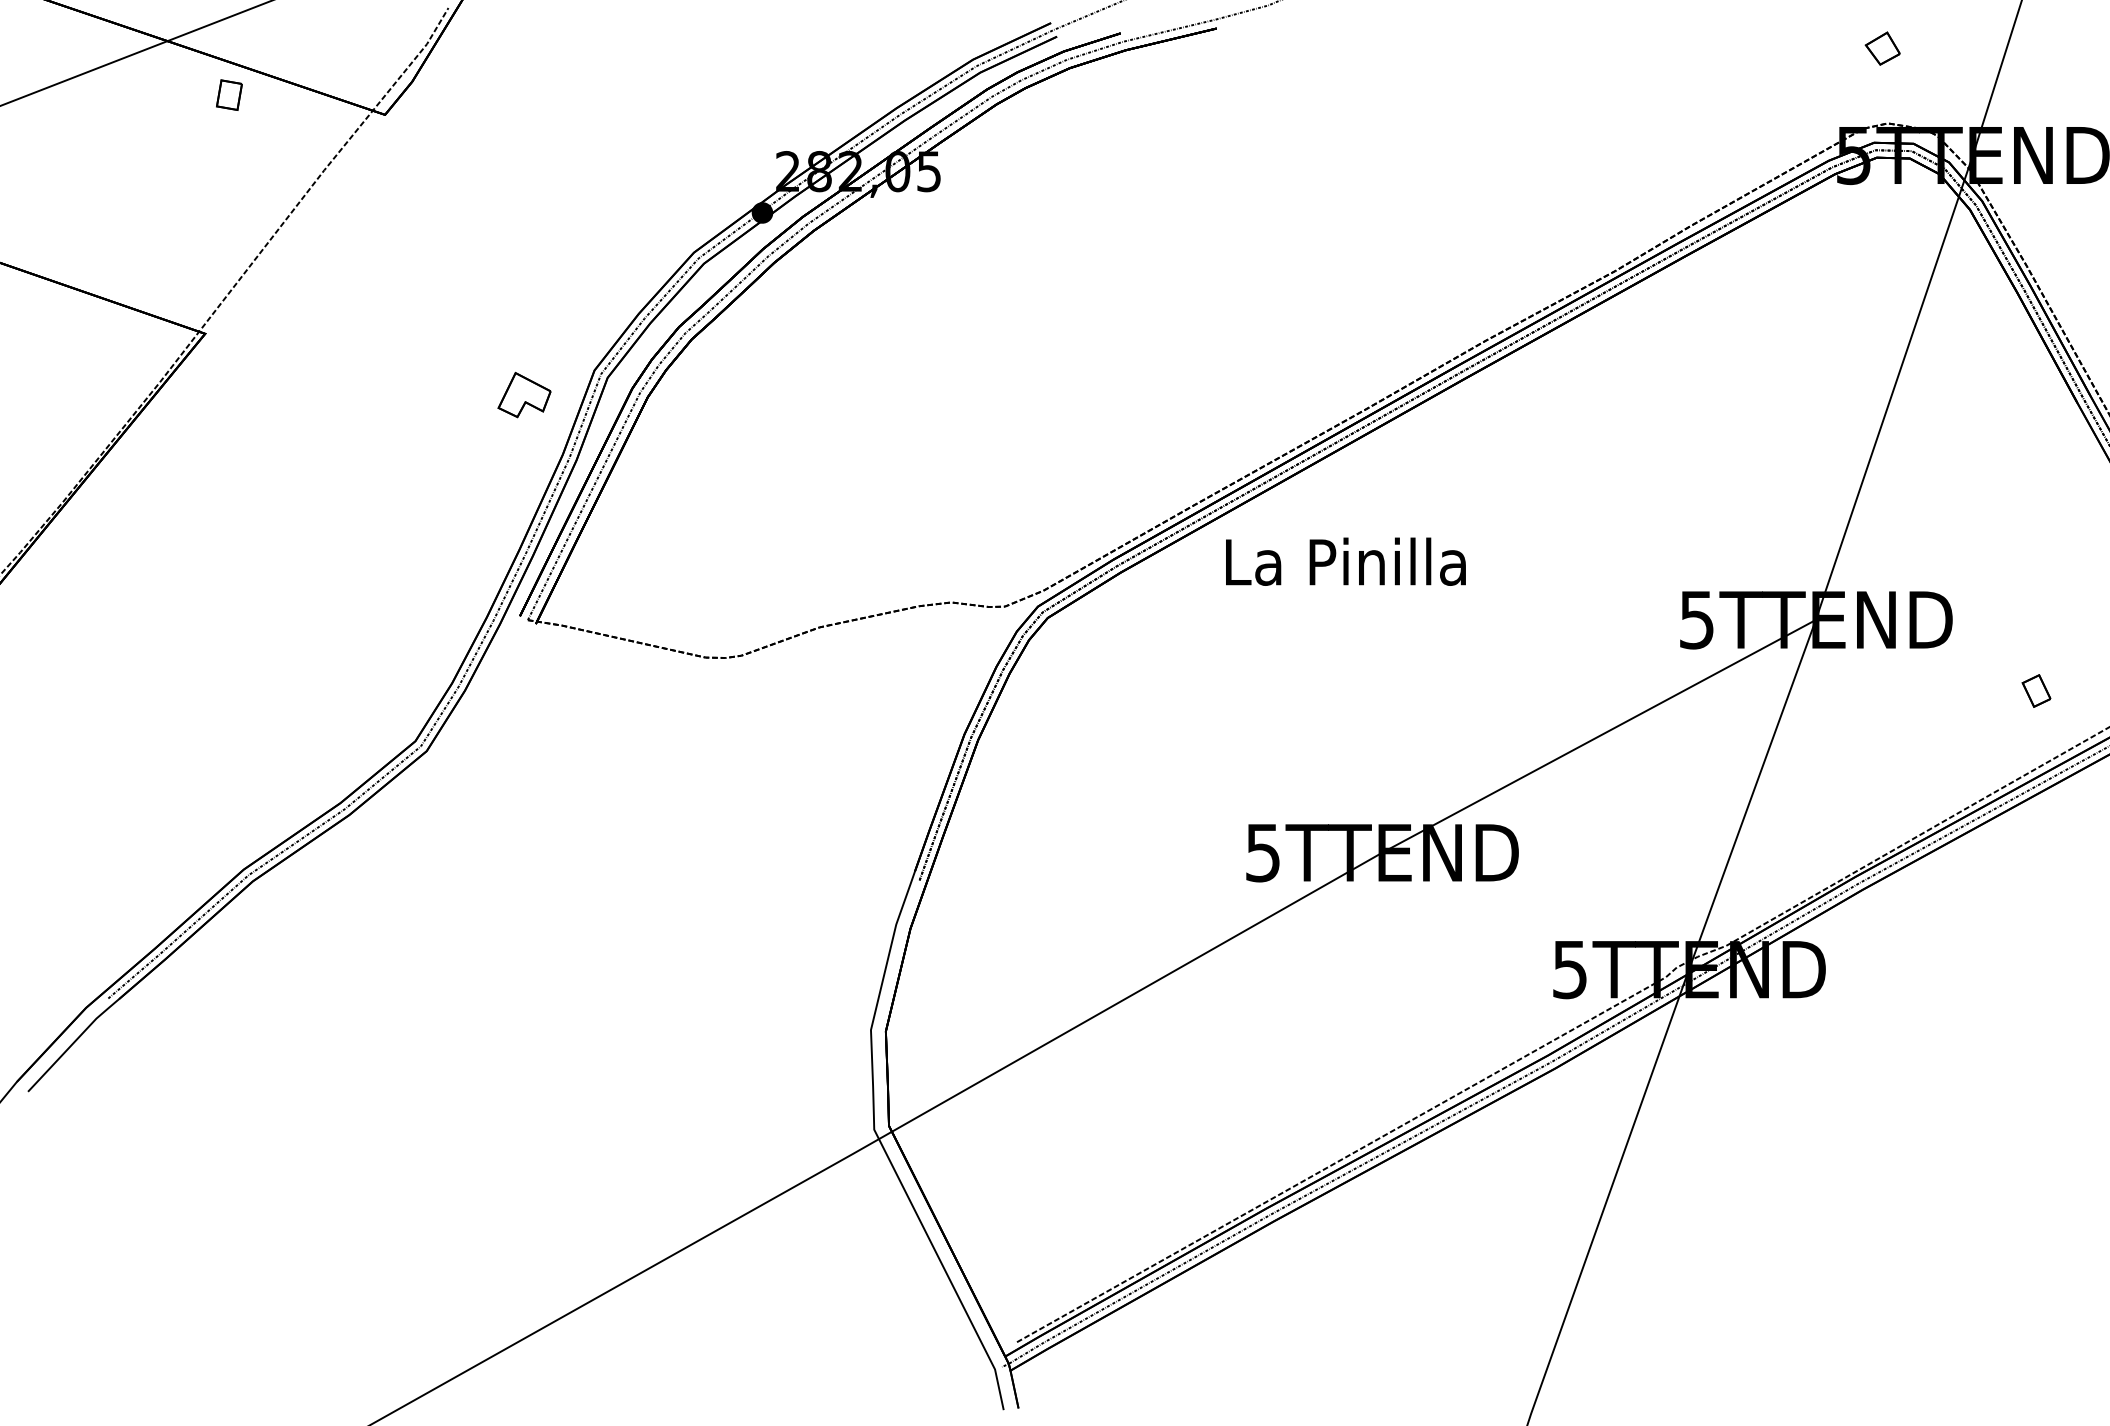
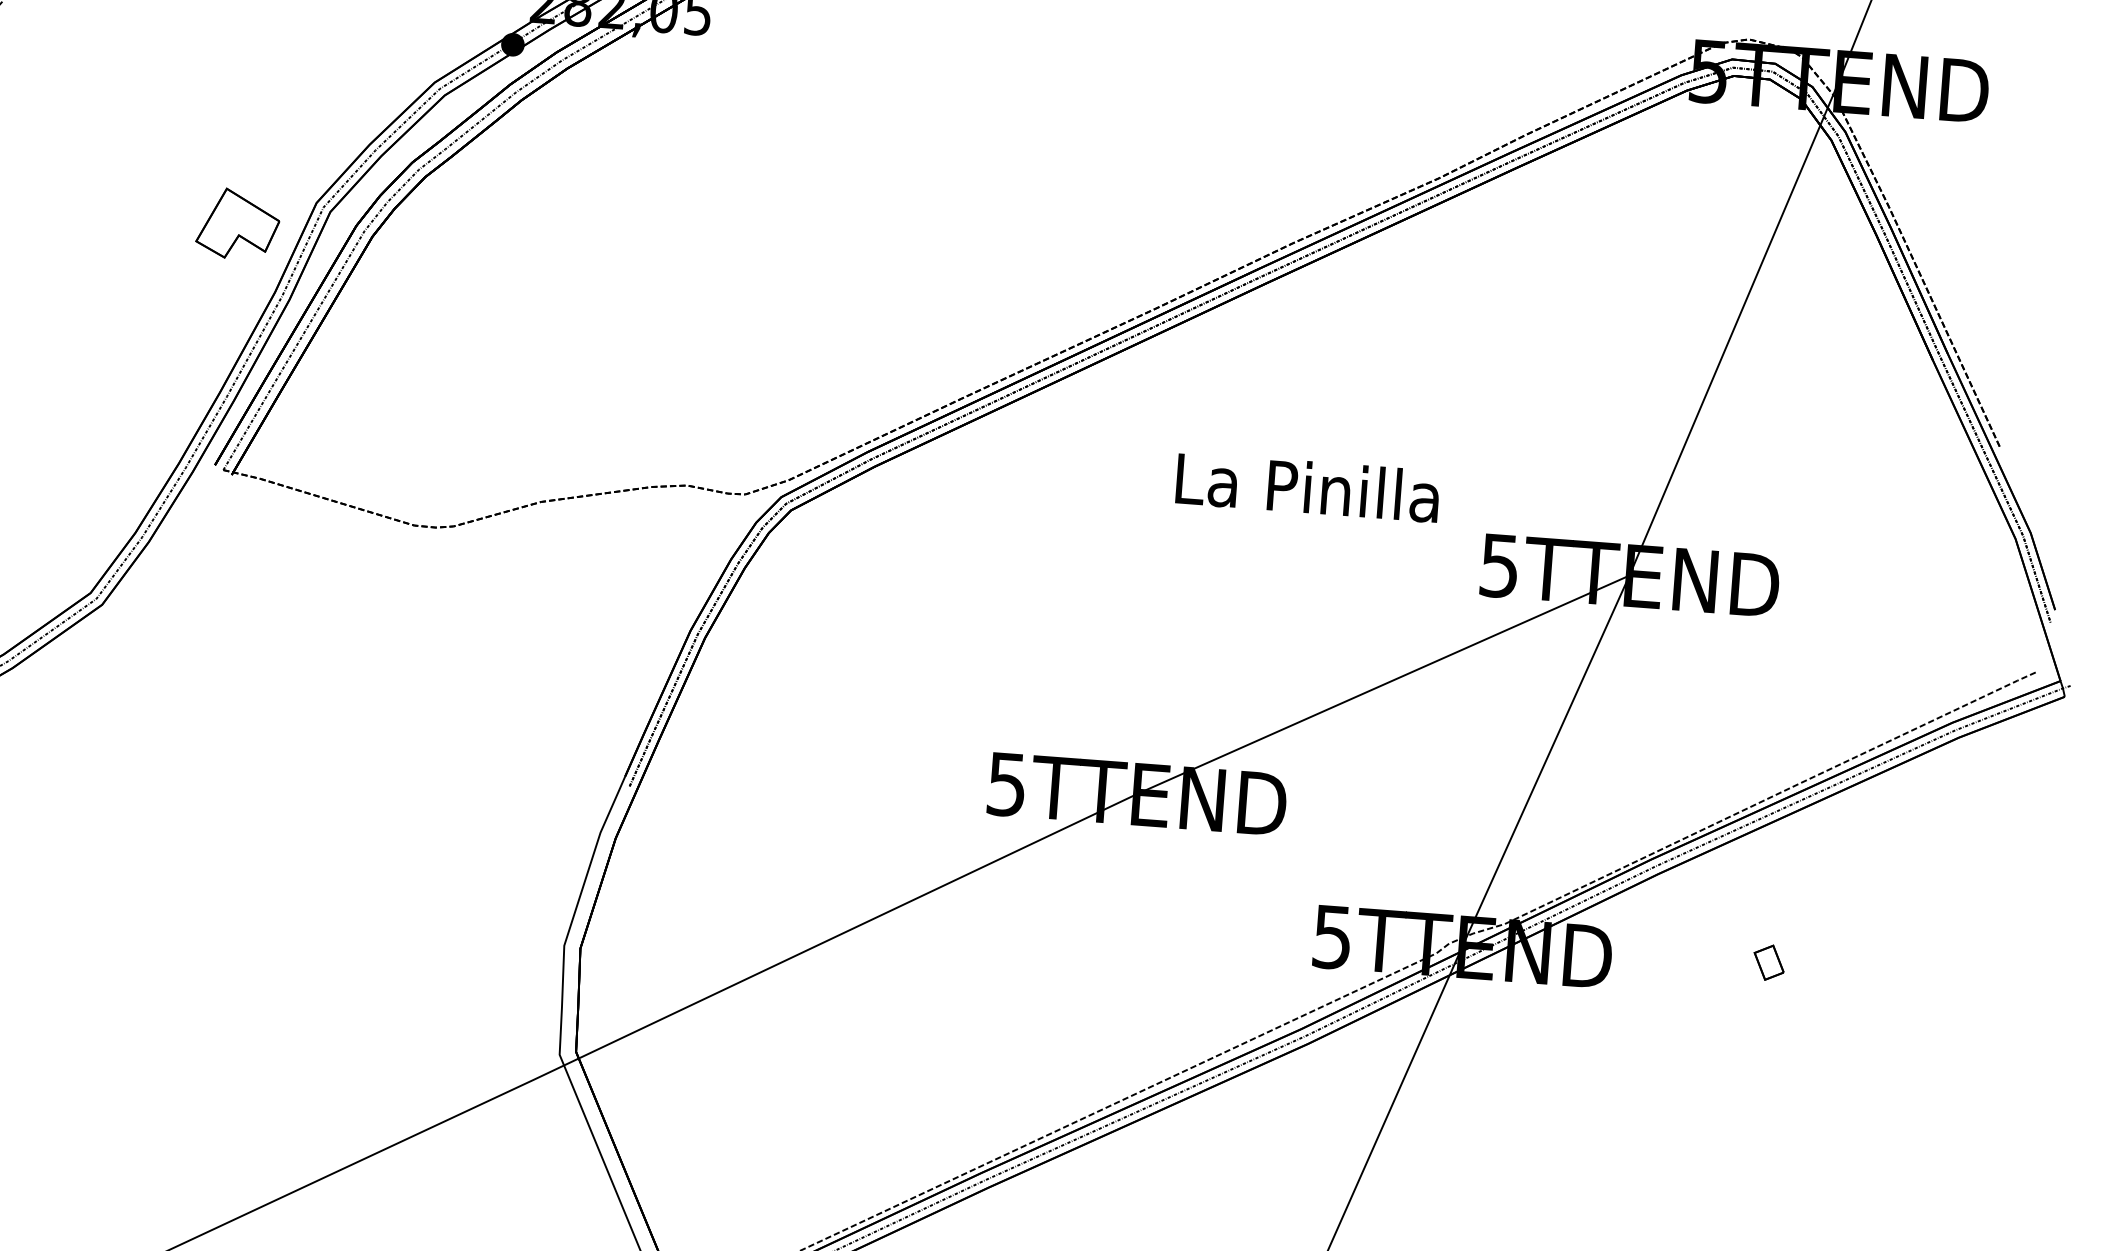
part: (524, 394) -> (238, 223), size x1.43
text: (1345, 561) -> (1307, 487), moved
part: (2036, 690) -> (1769, 962), moved

